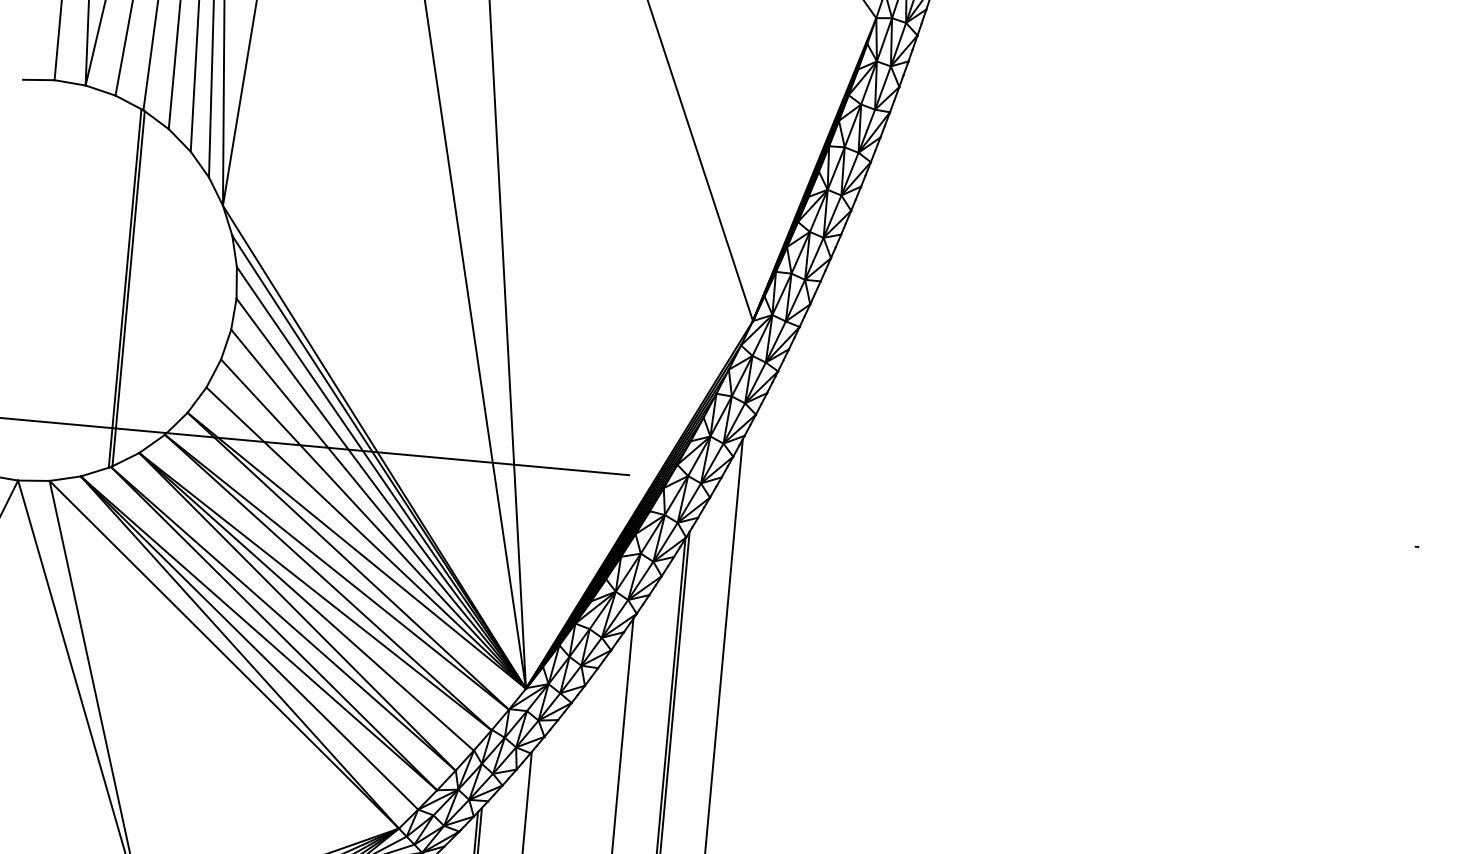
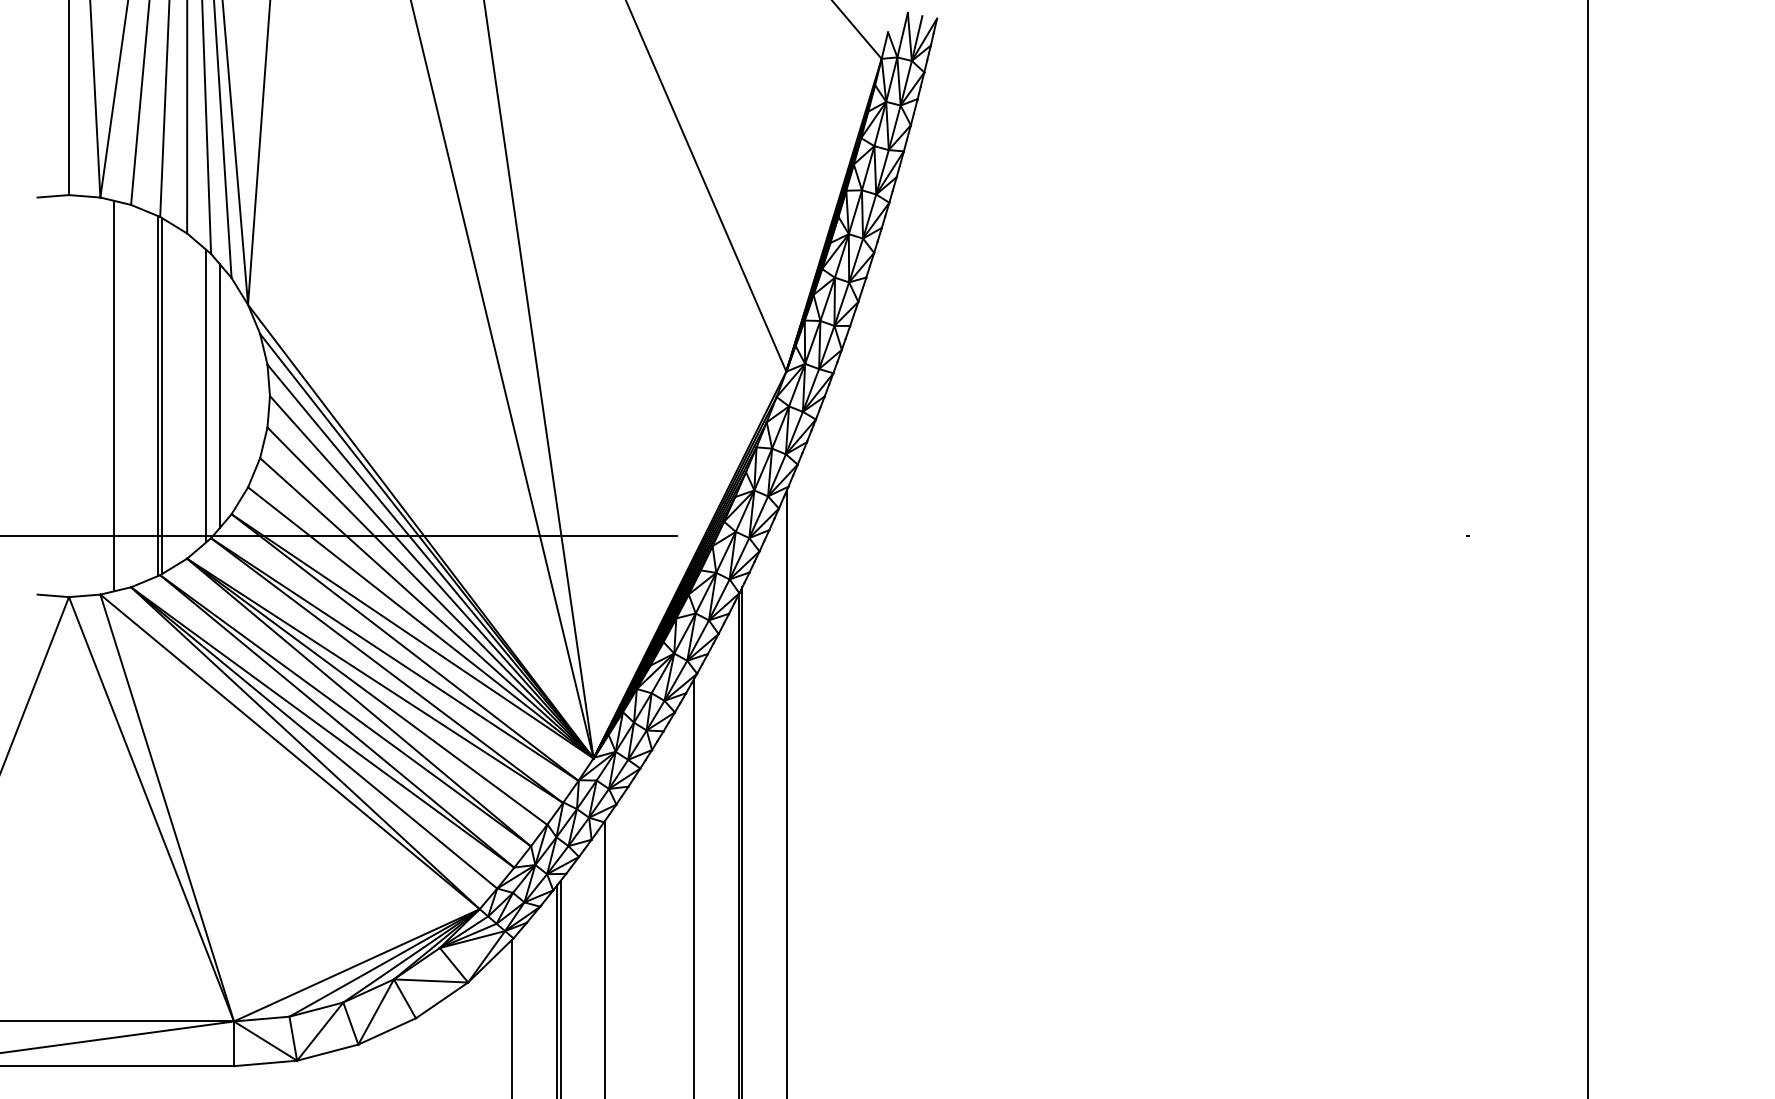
line: (80, 283) -> (113, 395), added
line: (173, 292) -> (206, 395), added
line: (186, 293) -> (219, 395), added

